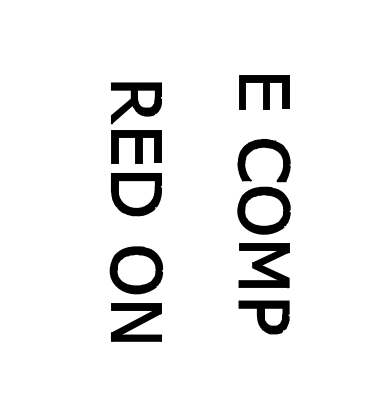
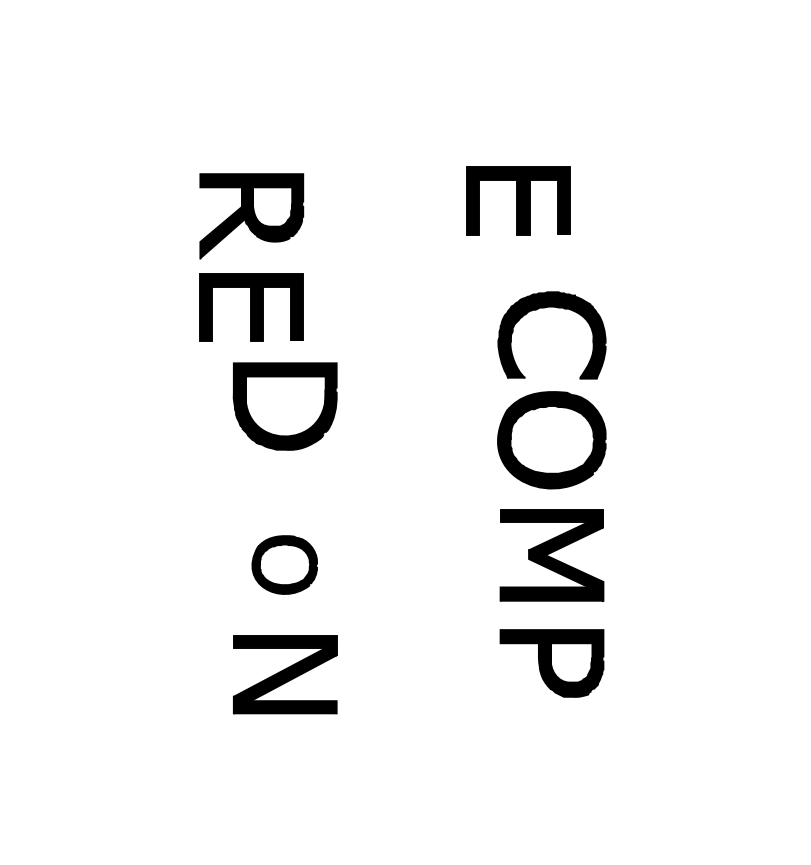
part: (264, 92) -> (519, 201), moved
part: (136, 130) -> (251, 272), moved
part: (135, 270) -> (283, 565), size x0.6

